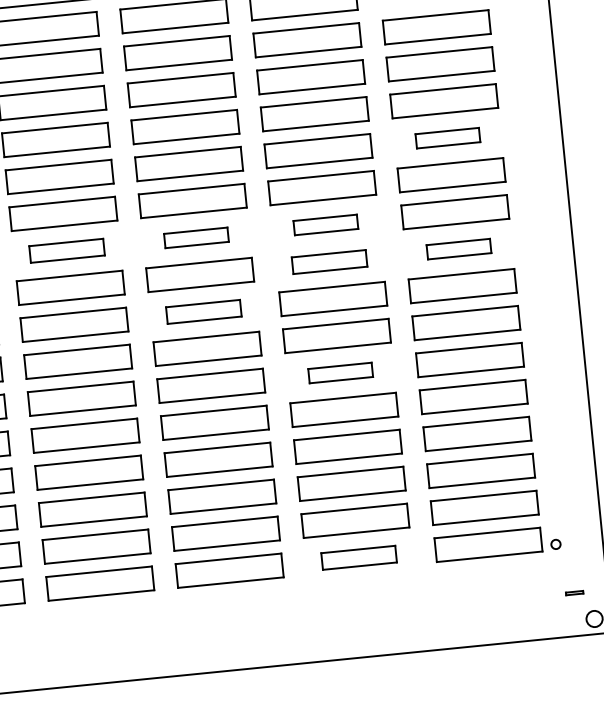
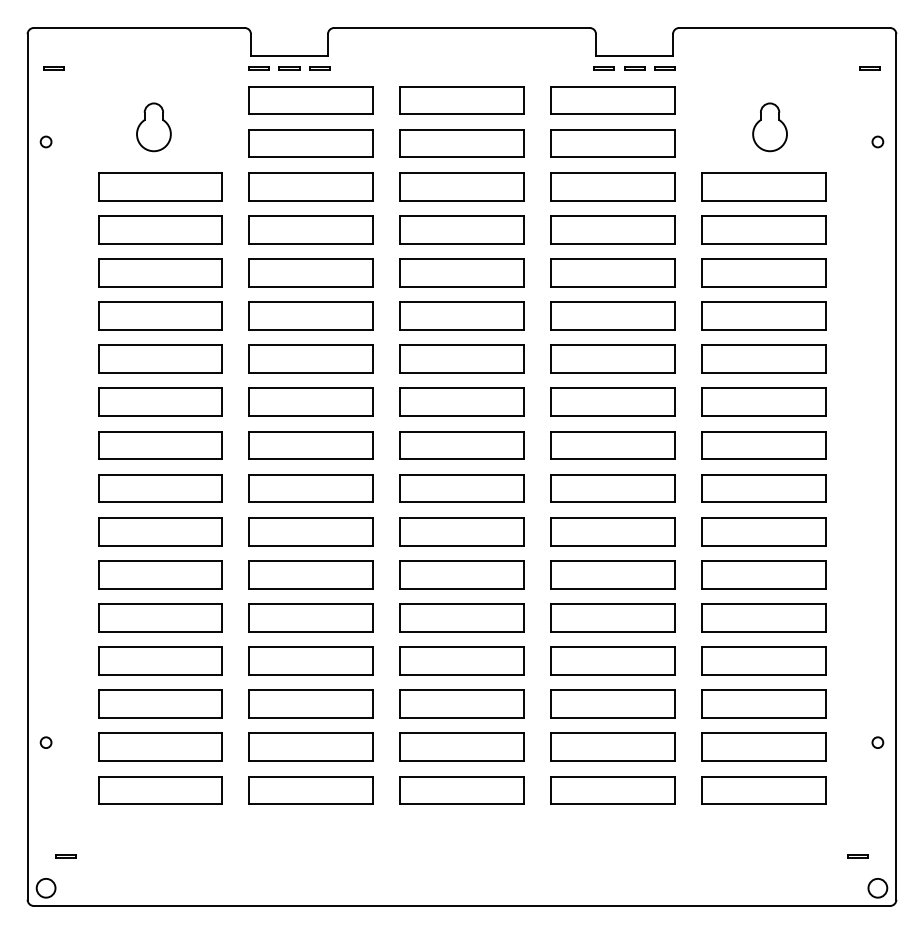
part: (447, 137) -> (763, 315), size x1.67
part: (325, 224) -> (612, 401), size x1.67
part: (195, 237) -> (461, 401), size x1.67
part: (458, 249) -> (763, 445), size x1.67
part: (66, 250) -> (310, 401), size x1.43
part: (329, 262) -> (612, 445), size x1.43
part: (203, 311) -> (461, 488), size x1.43
part: (340, 372) -> (612, 574), size x1.67
circle: (555, 544) -> (877, 742), moved
part: (358, 557) -> (612, 790), size x1.43

